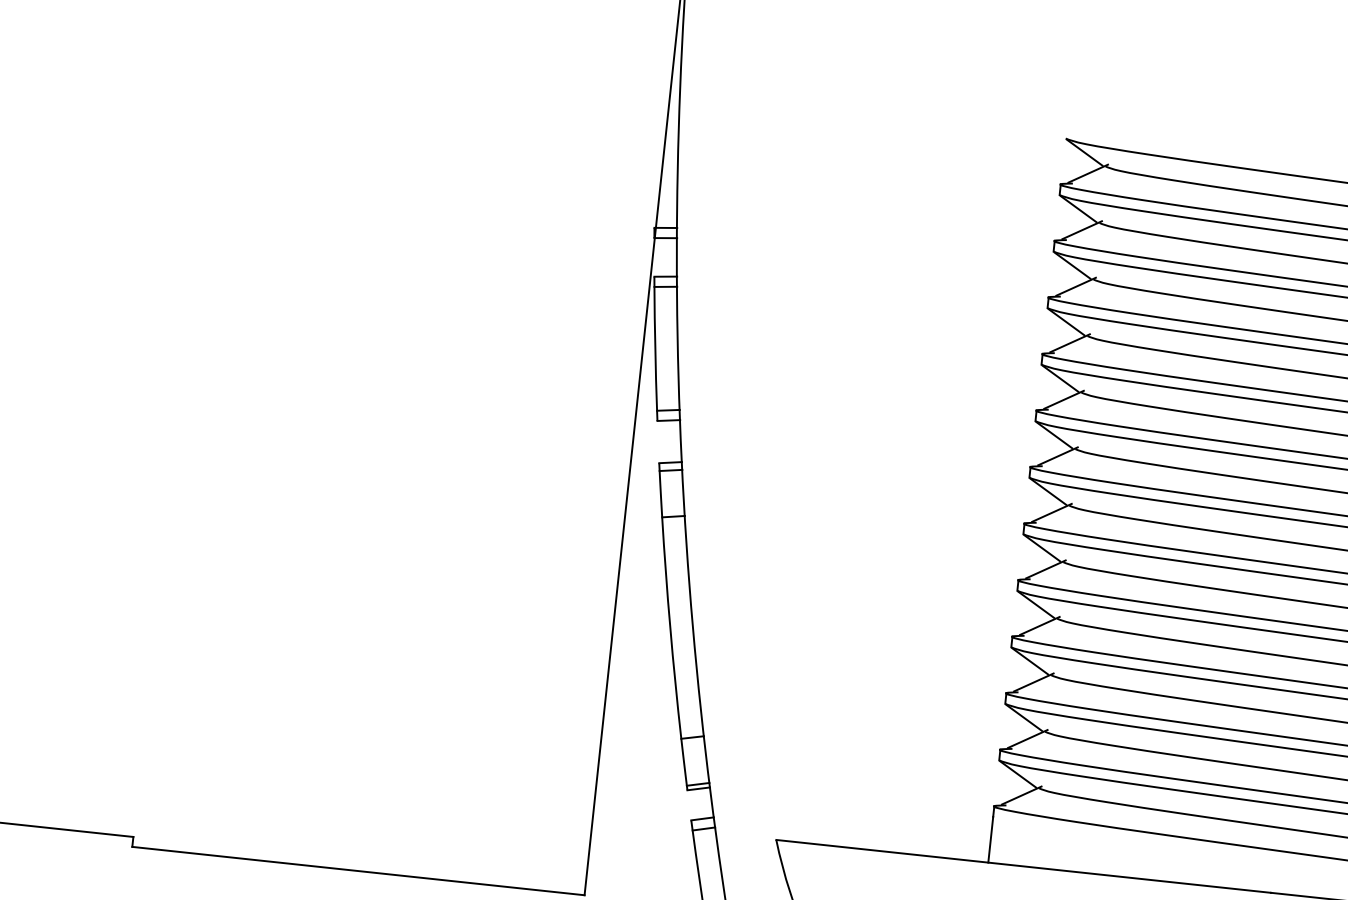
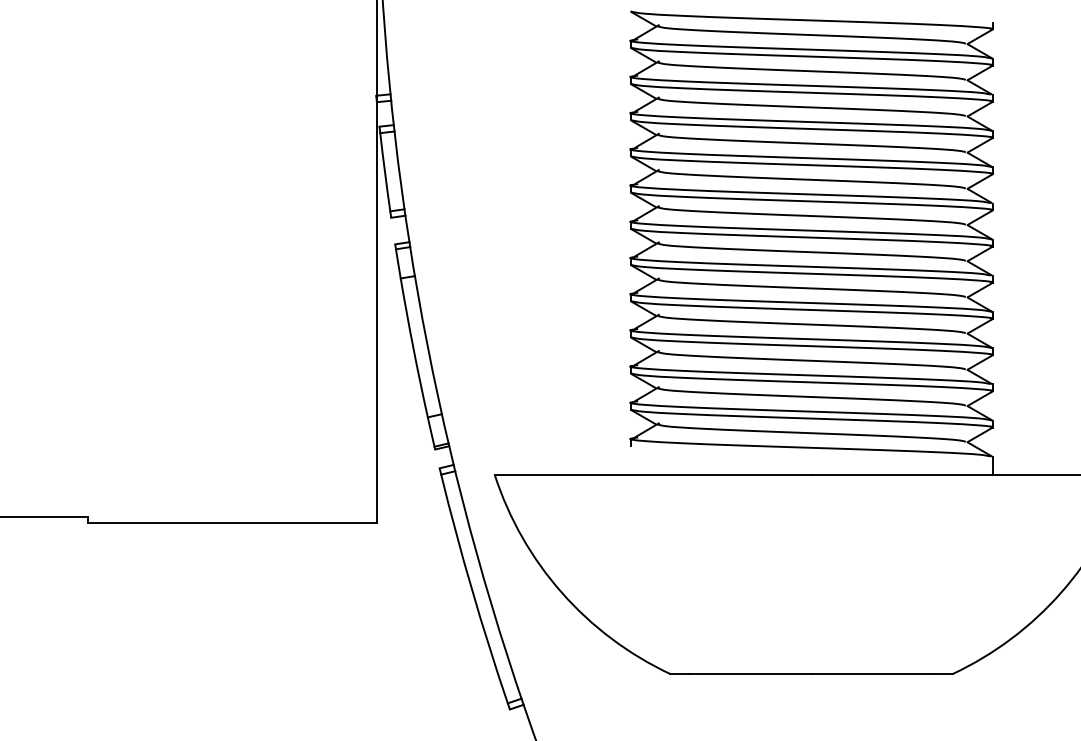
line: (990, 838) -> (630, 459), removed

